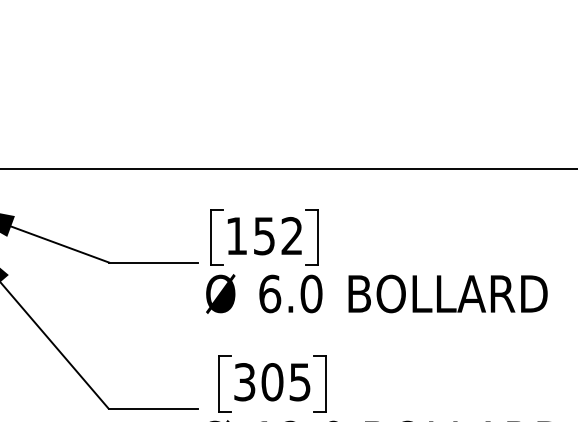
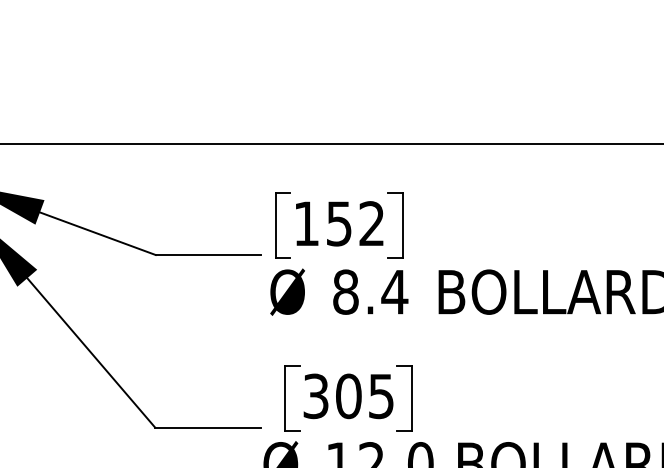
text: (290, 293) -> (370, 291), 6.0 -> 8.4

